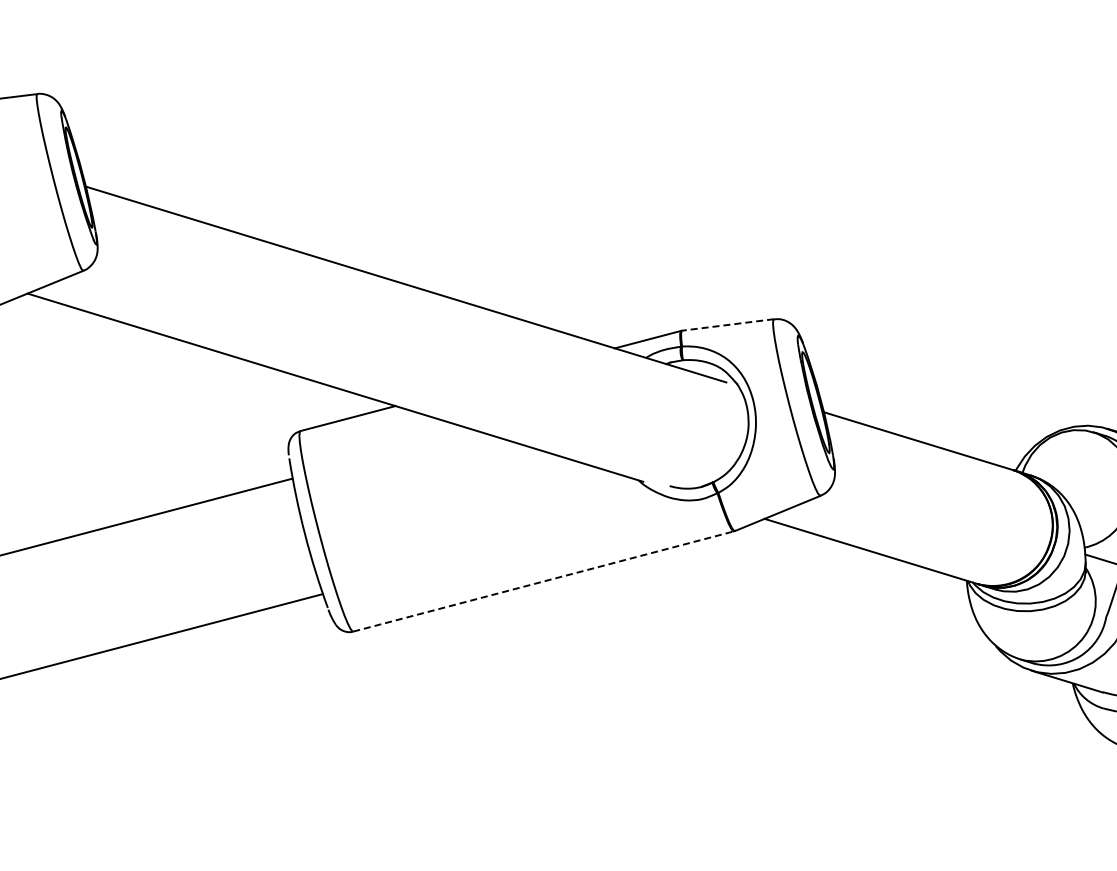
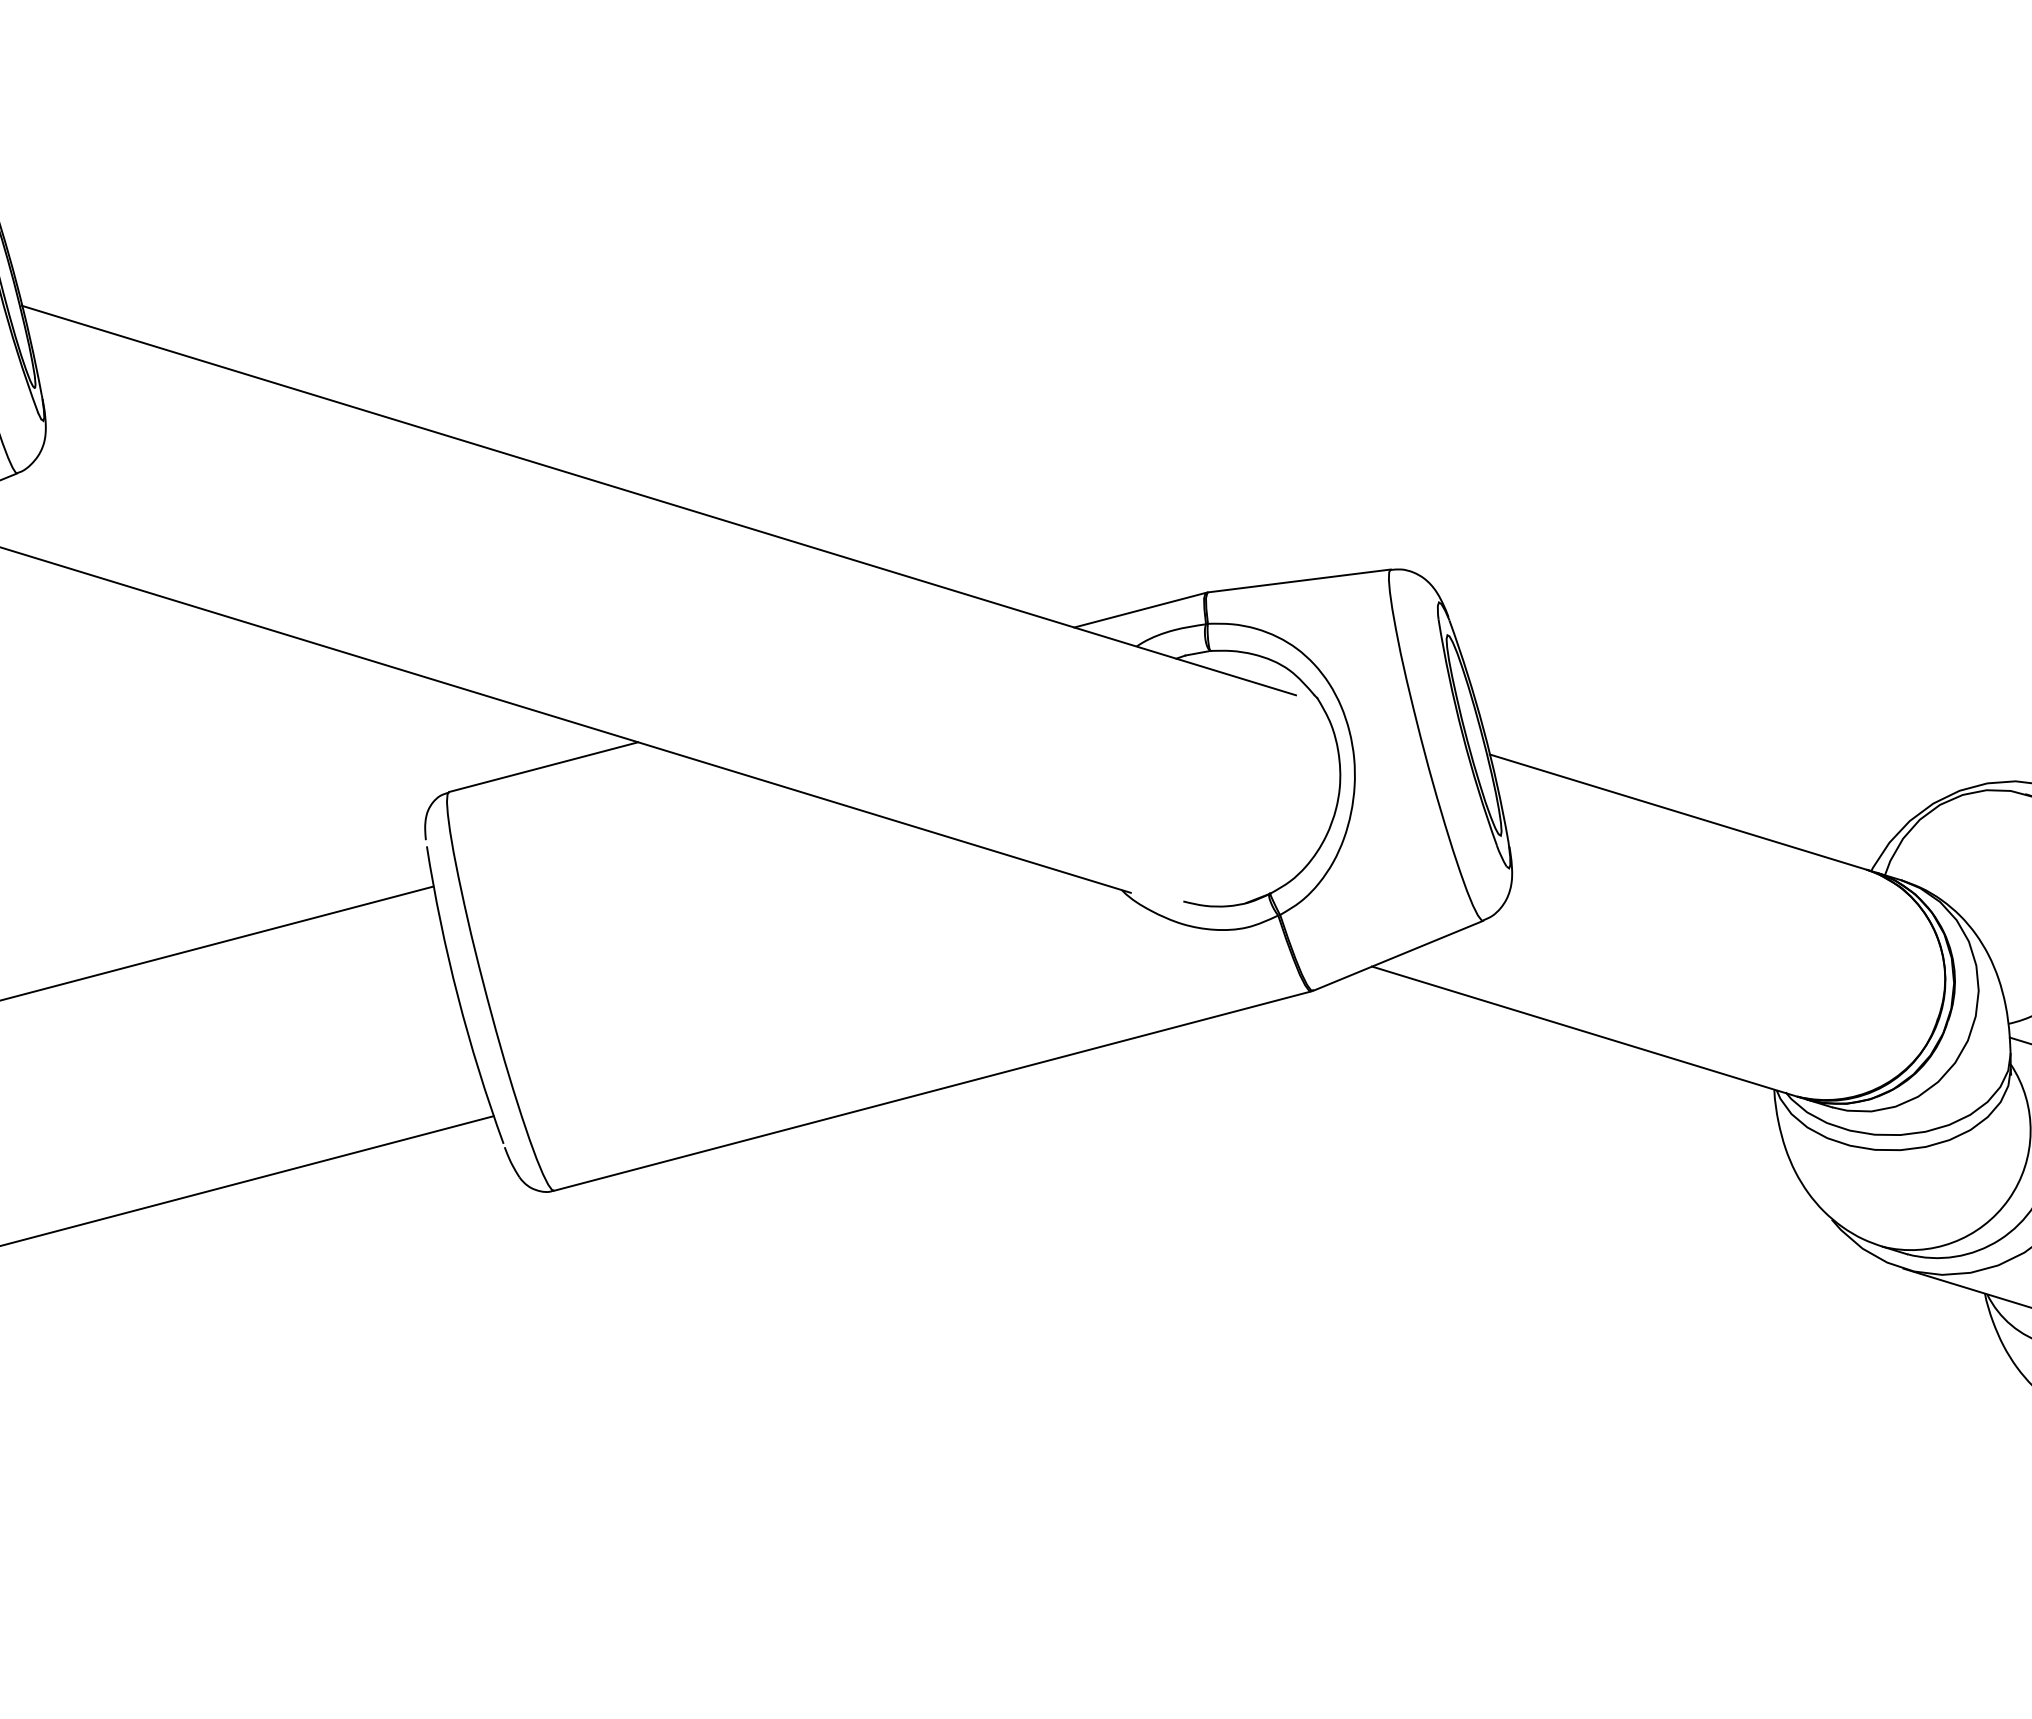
line: (727, 325) -> (1298, 582), dashed -> solid
line: (543, 581) -> (932, 1091), dashed -> solid

